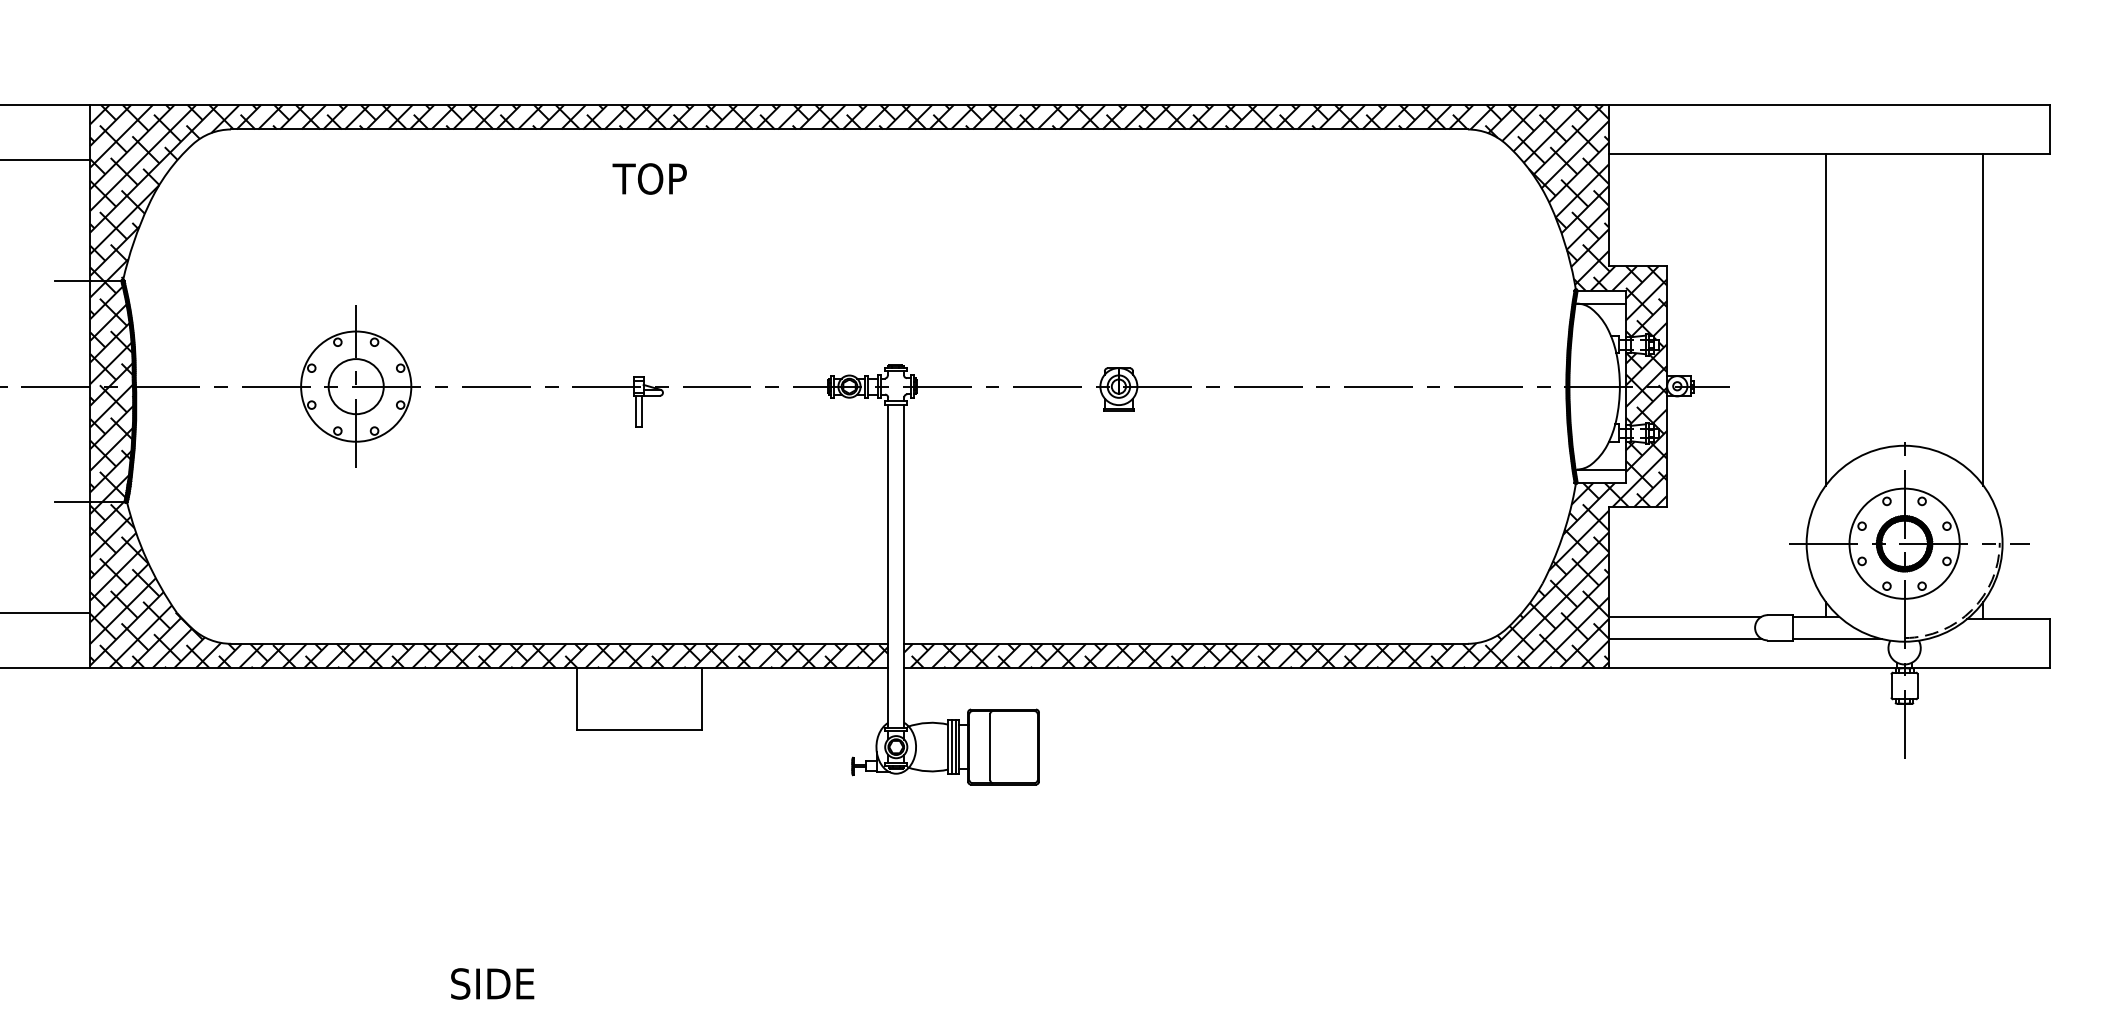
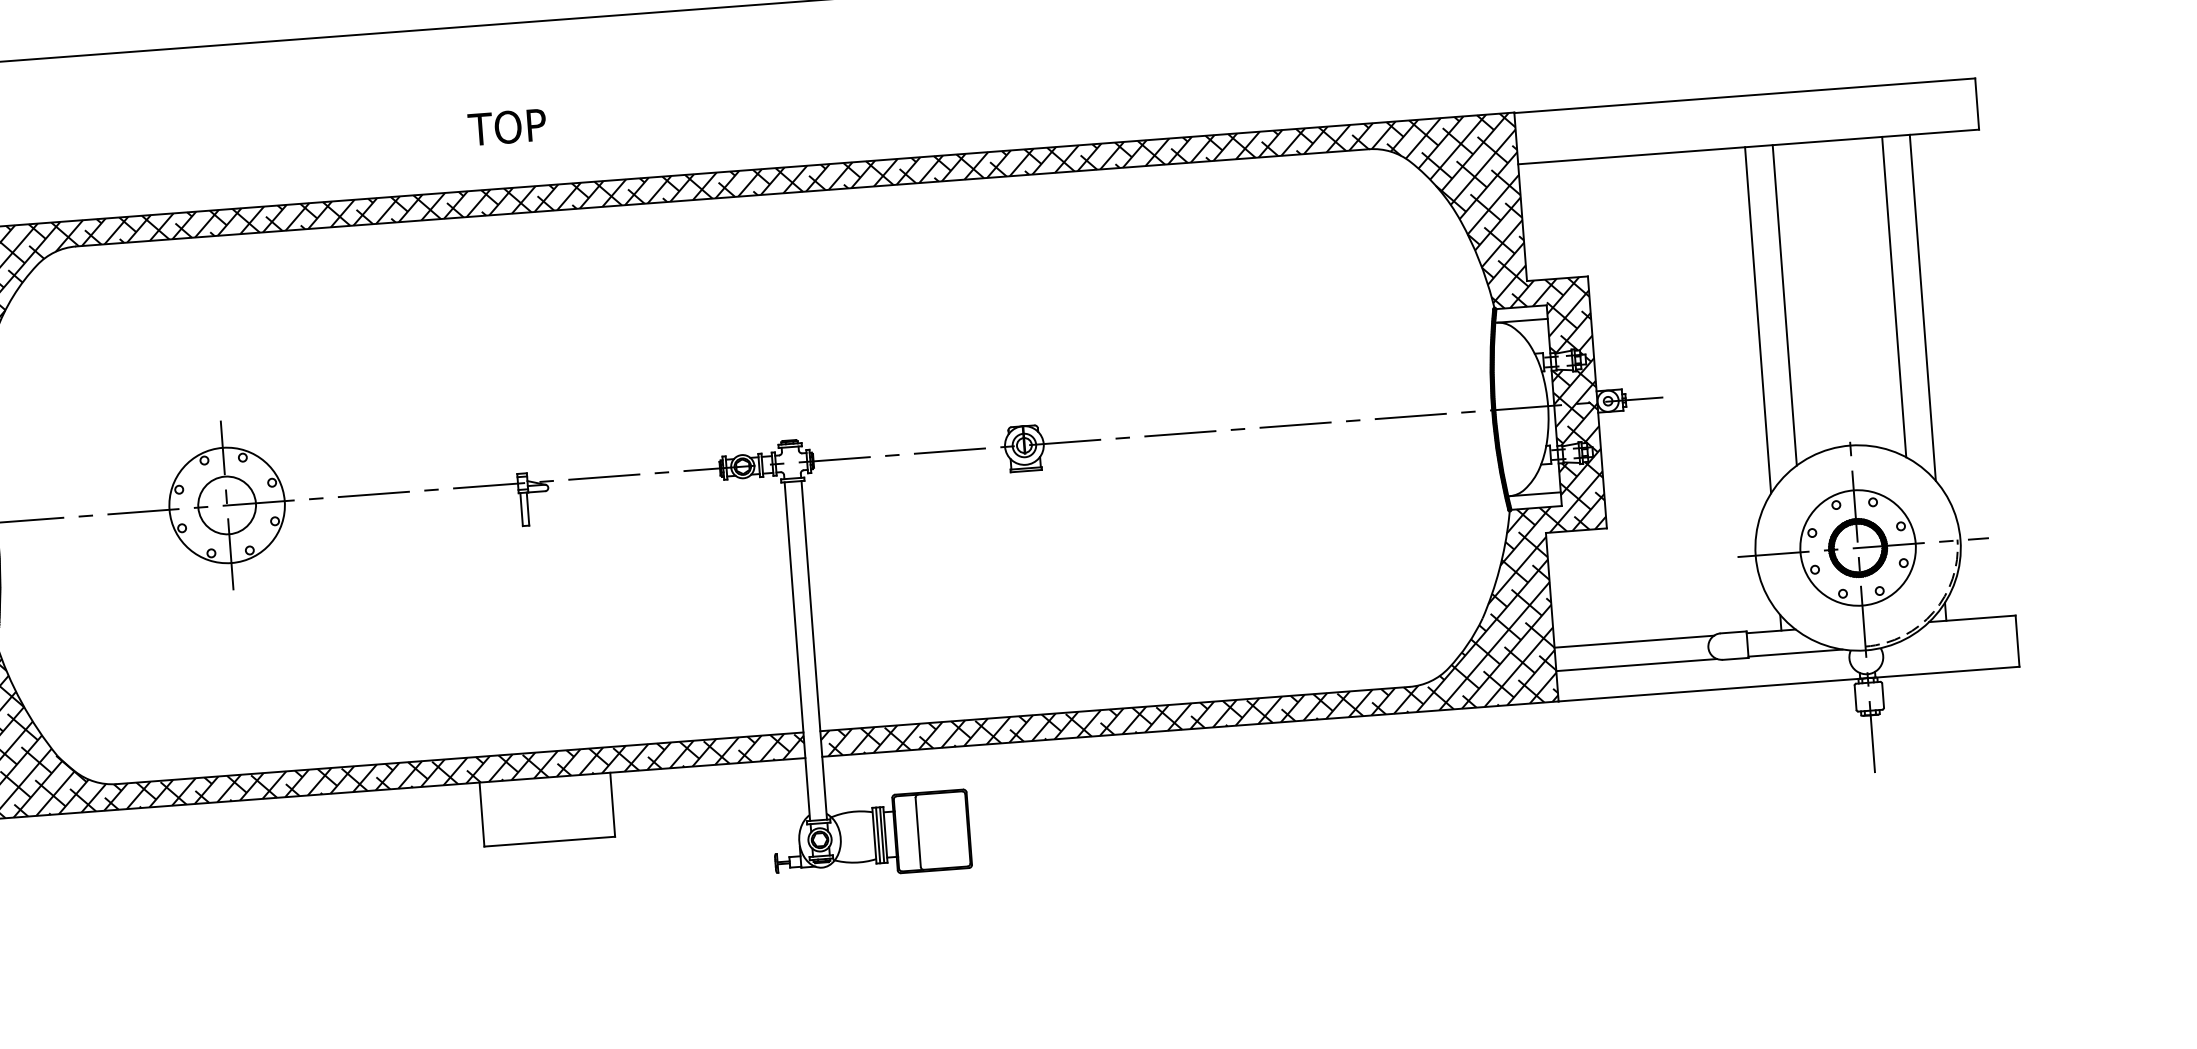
text: (649, 178) -> (506, 126), moved
line: (1852, 307) -> (1785, 305), added
line: (1956, 307) -> (1893, 296), added

